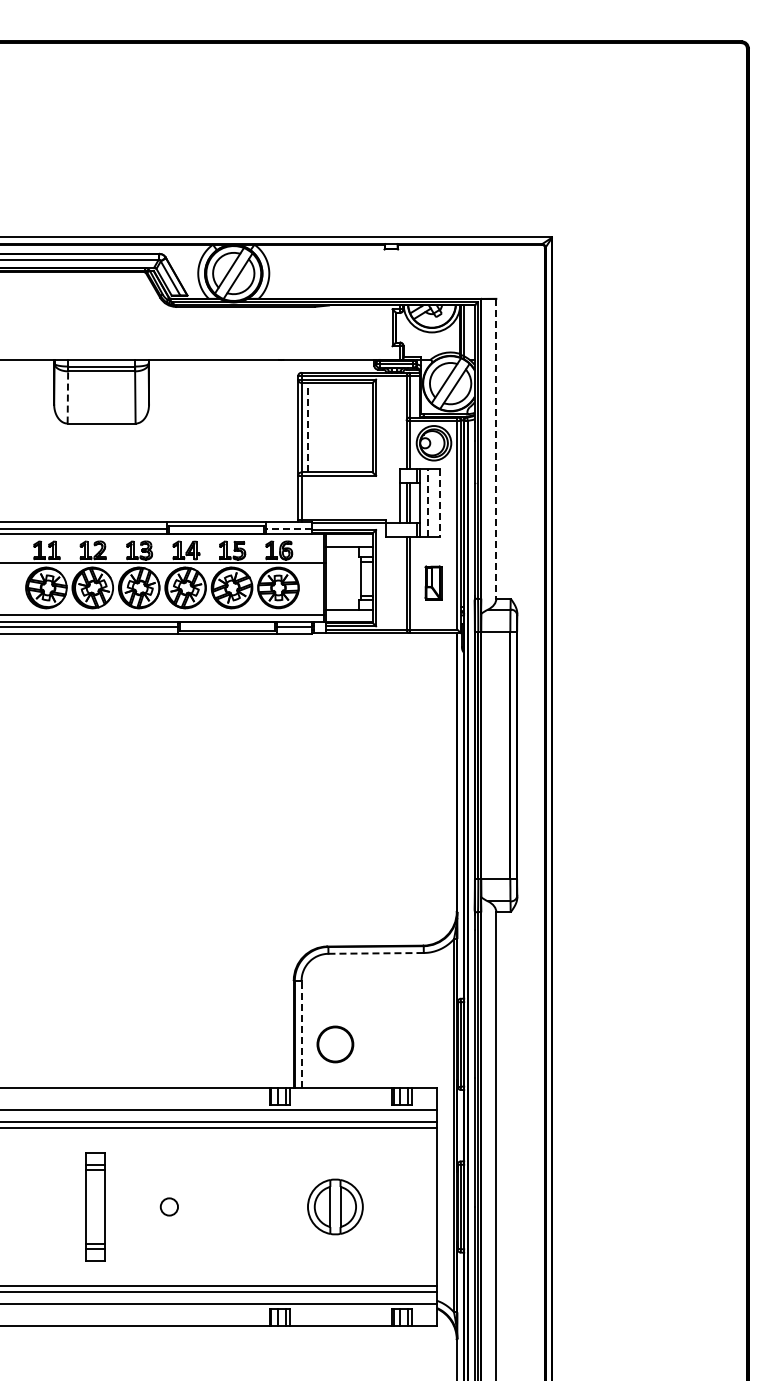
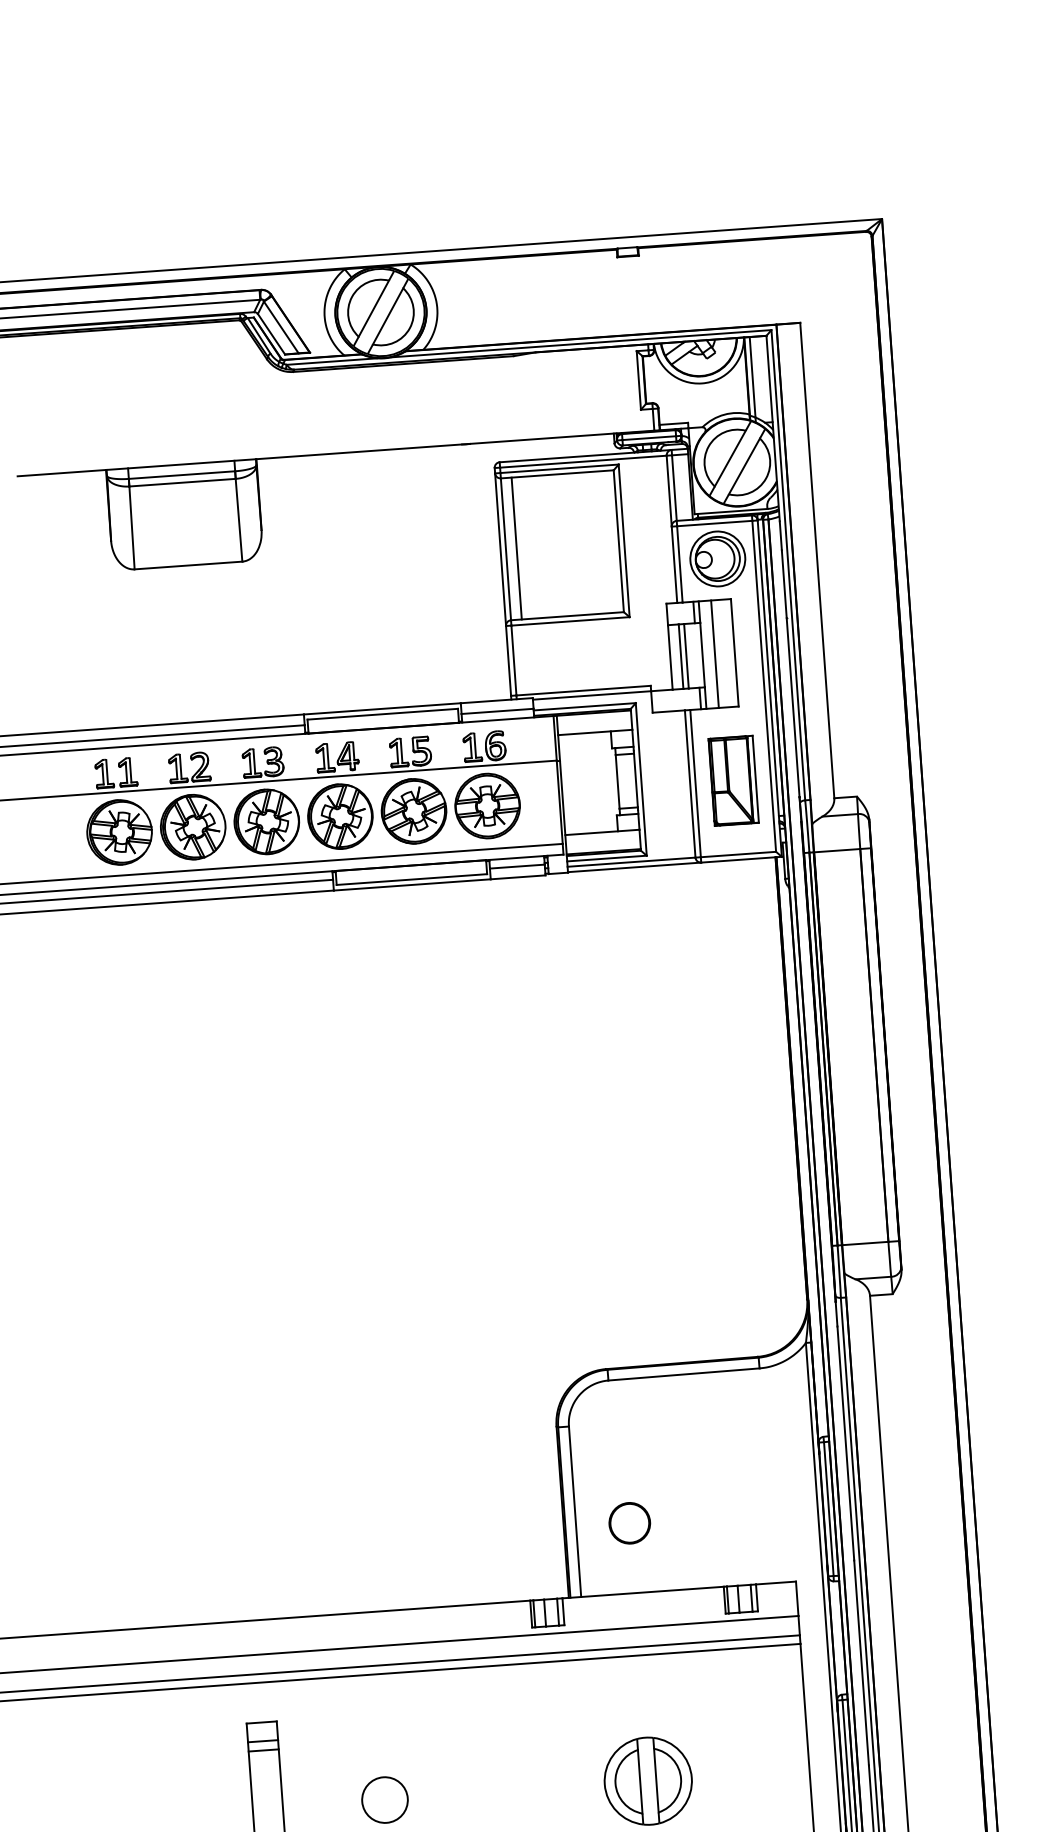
line: (67, 396) -> (131, 526), dashed -> solid
line: (308, 427) -> (516, 548), dashed -> solid
line: (496, 448) -> (817, 560), dashed -> solid
line: (427, 502) -> (714, 653), dashed -> solid
line: (440, 502) -> (734, 652), dashed -> solid
line: (289, 529) -> (498, 712), dashed -> solid
part: (433, 582) -> (732, 779), size x1.67
line: (376, 953) -> (684, 1374), dashed -> solid
line: (301, 1034) -> (574, 1511), dashed -> solid
part: (335, 1043) -> (629, 1521), size x0.71
circle: (169, 1206) -> (385, 1799), size x1.67

